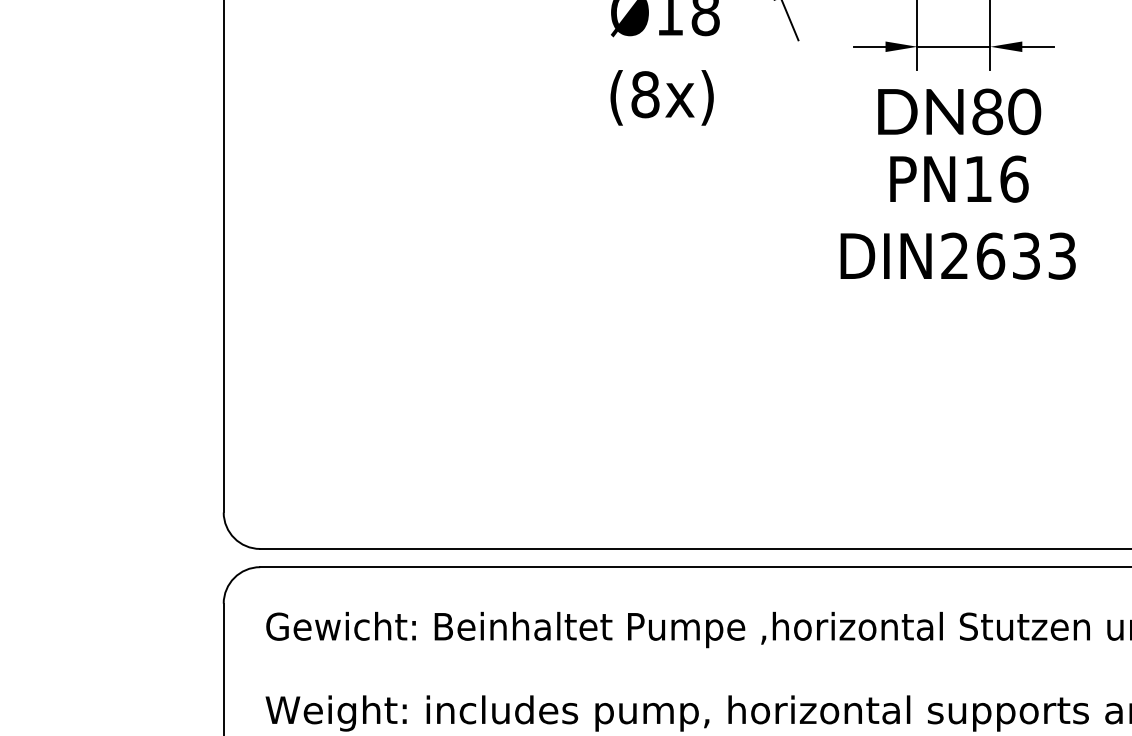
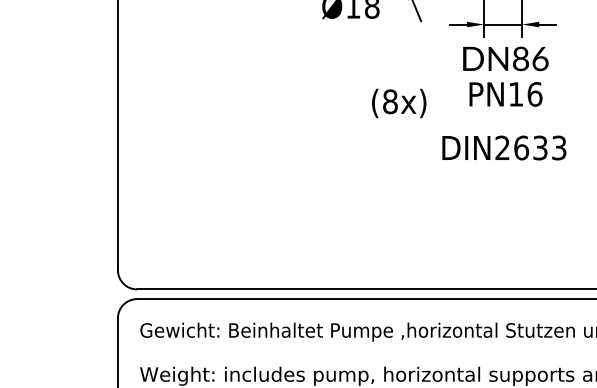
text: (662, 97) -> (399, 103), moved
text: (1024, 111) -> (540, 58), DN80 -> DN86
text: (958, 255) -> (504, 147), moved

